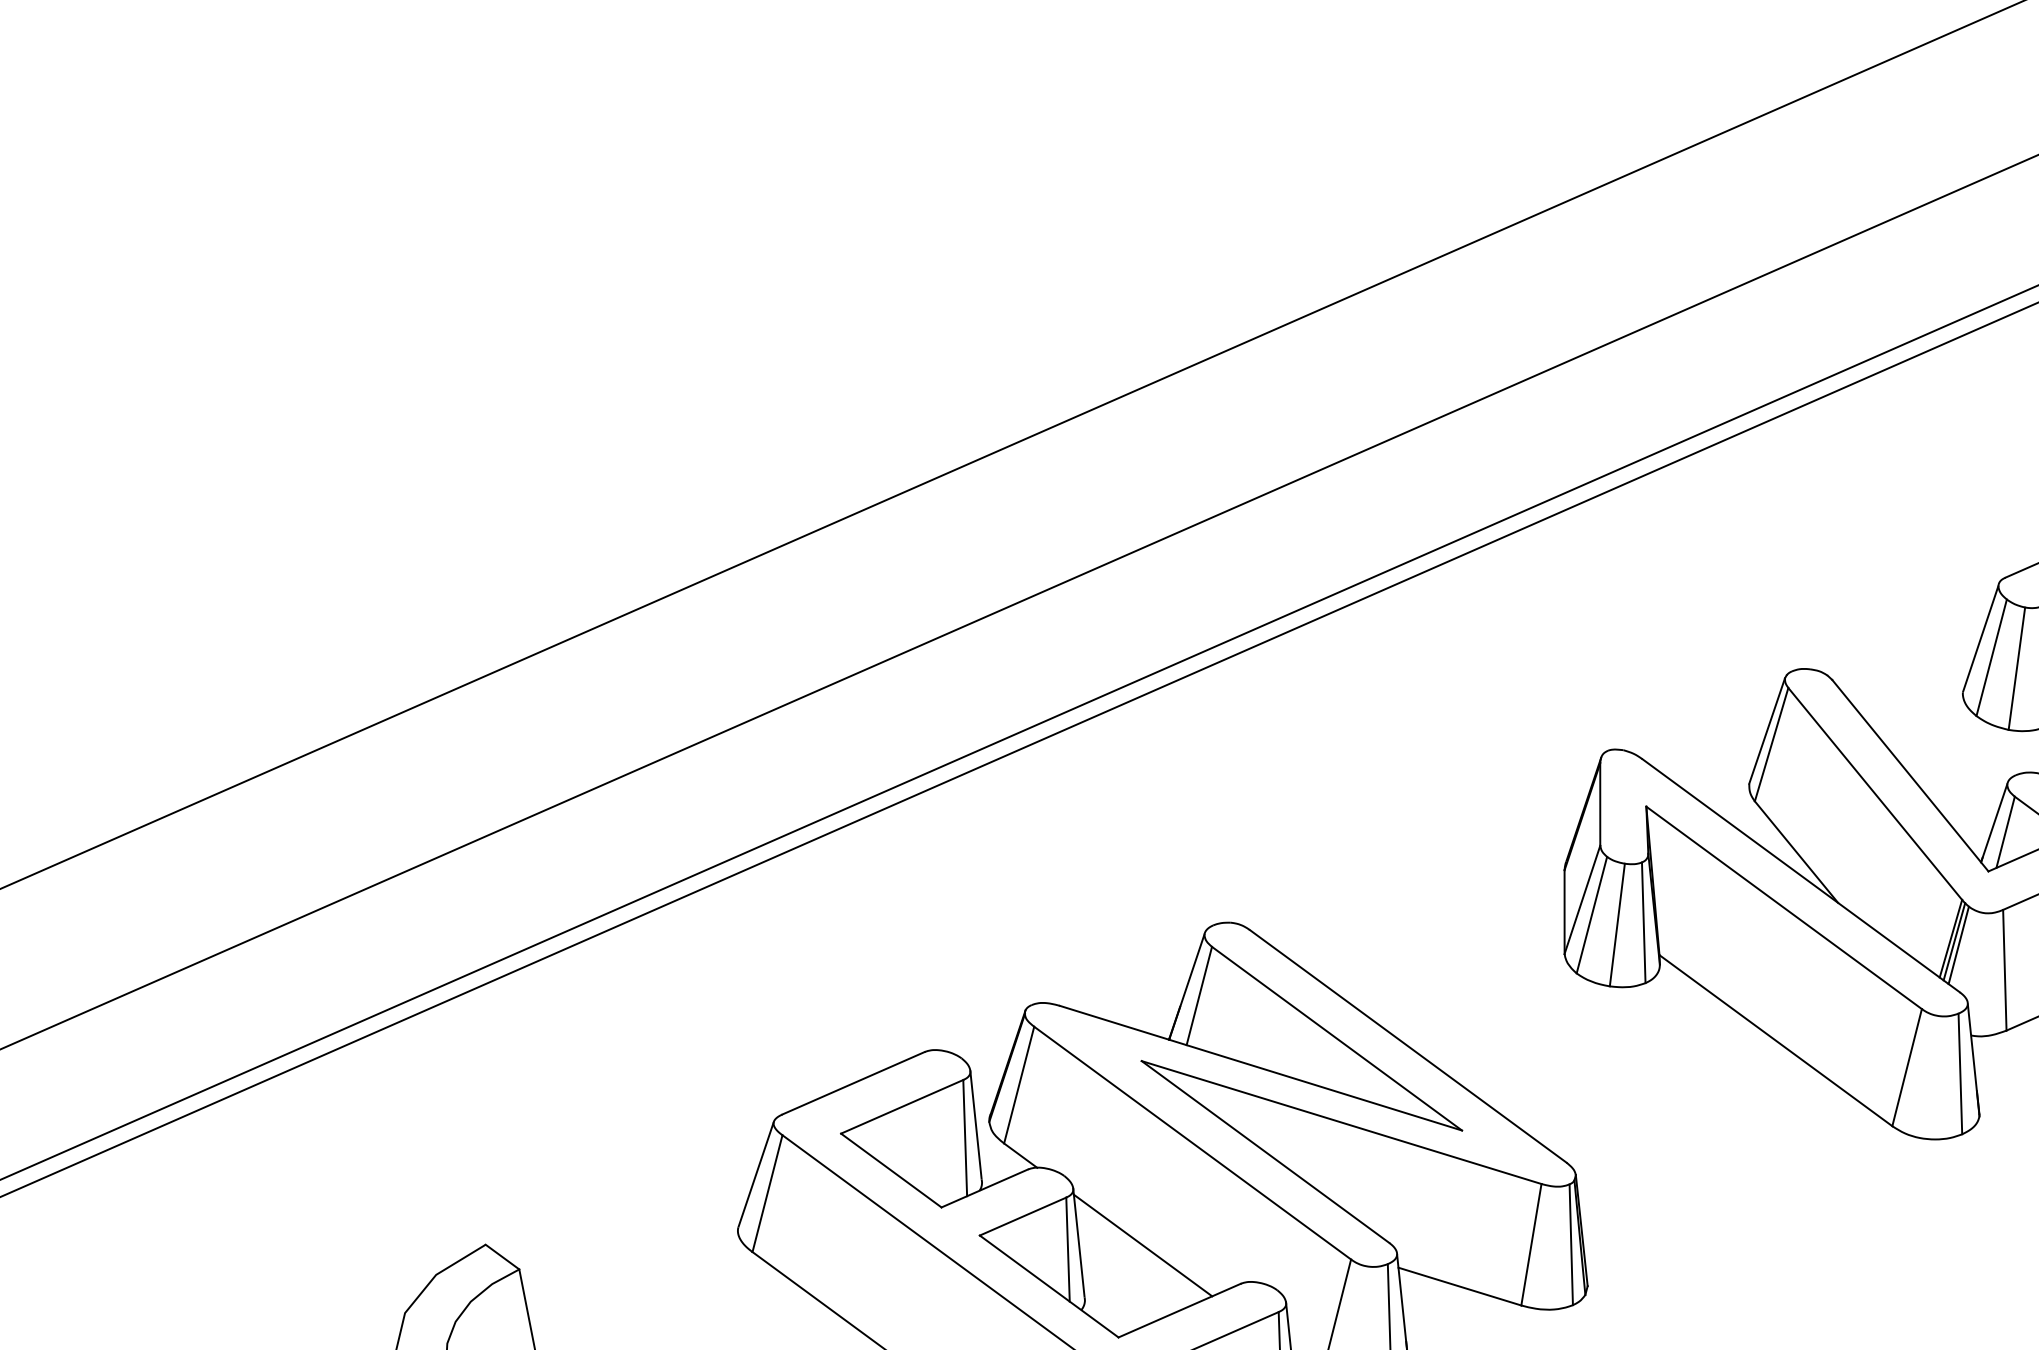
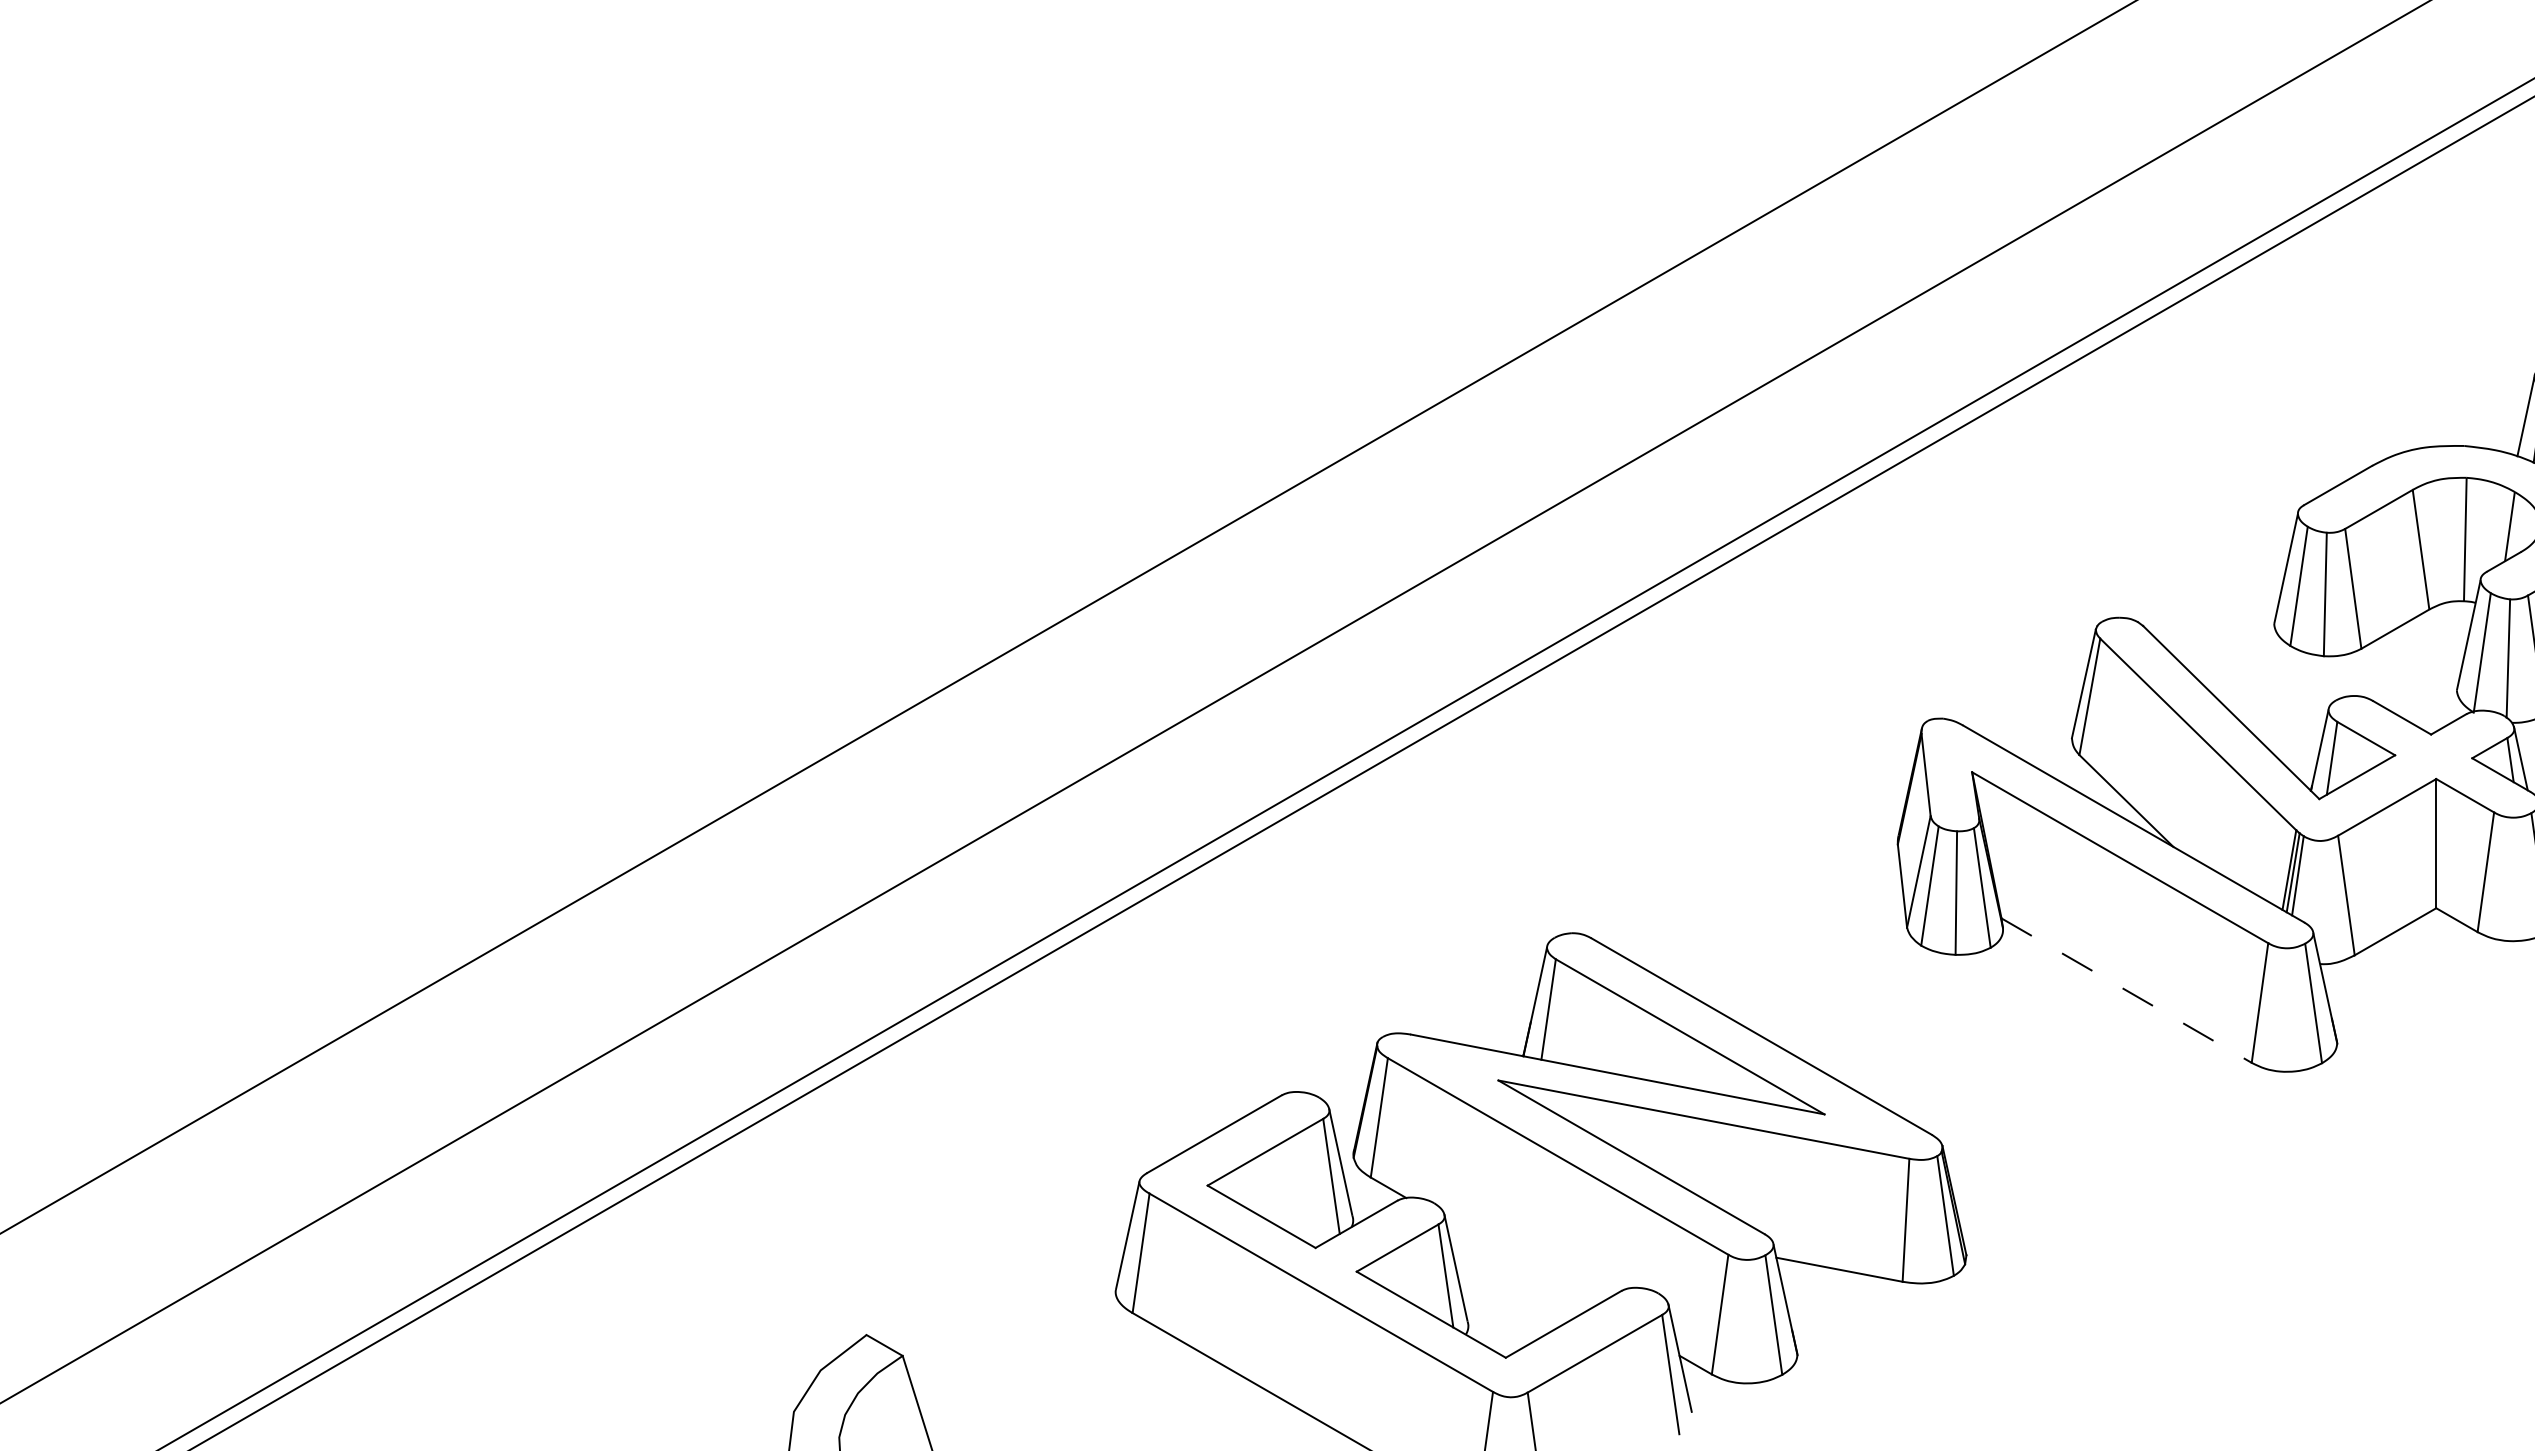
line: (1776, 1040) -> (2127, 990), solid -> dashed
line: (1142, 1245) -> (1519, 1263), removed

